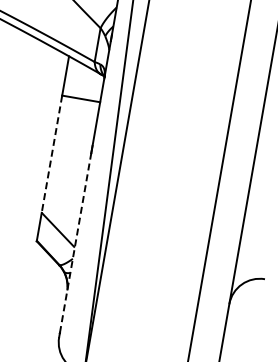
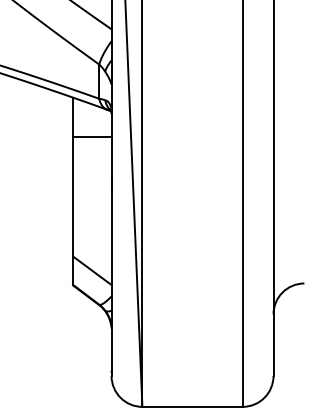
line: (52, 154) -> (73, 197), dashed -> solid
line: (75, 242) -> (111, 279), dashed -> solid

